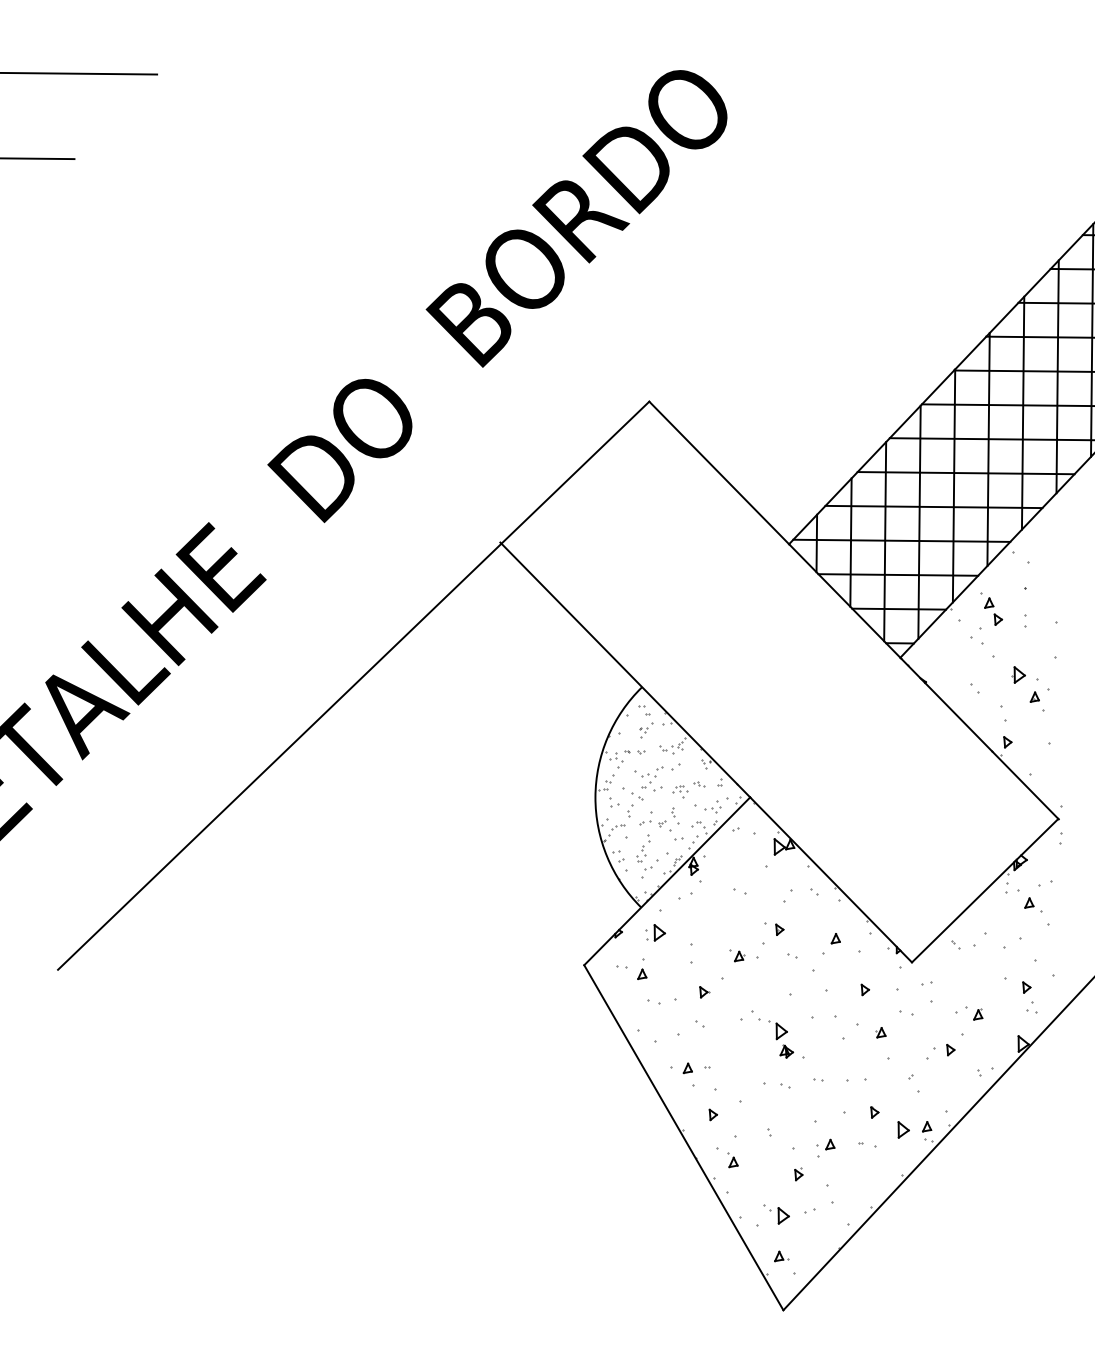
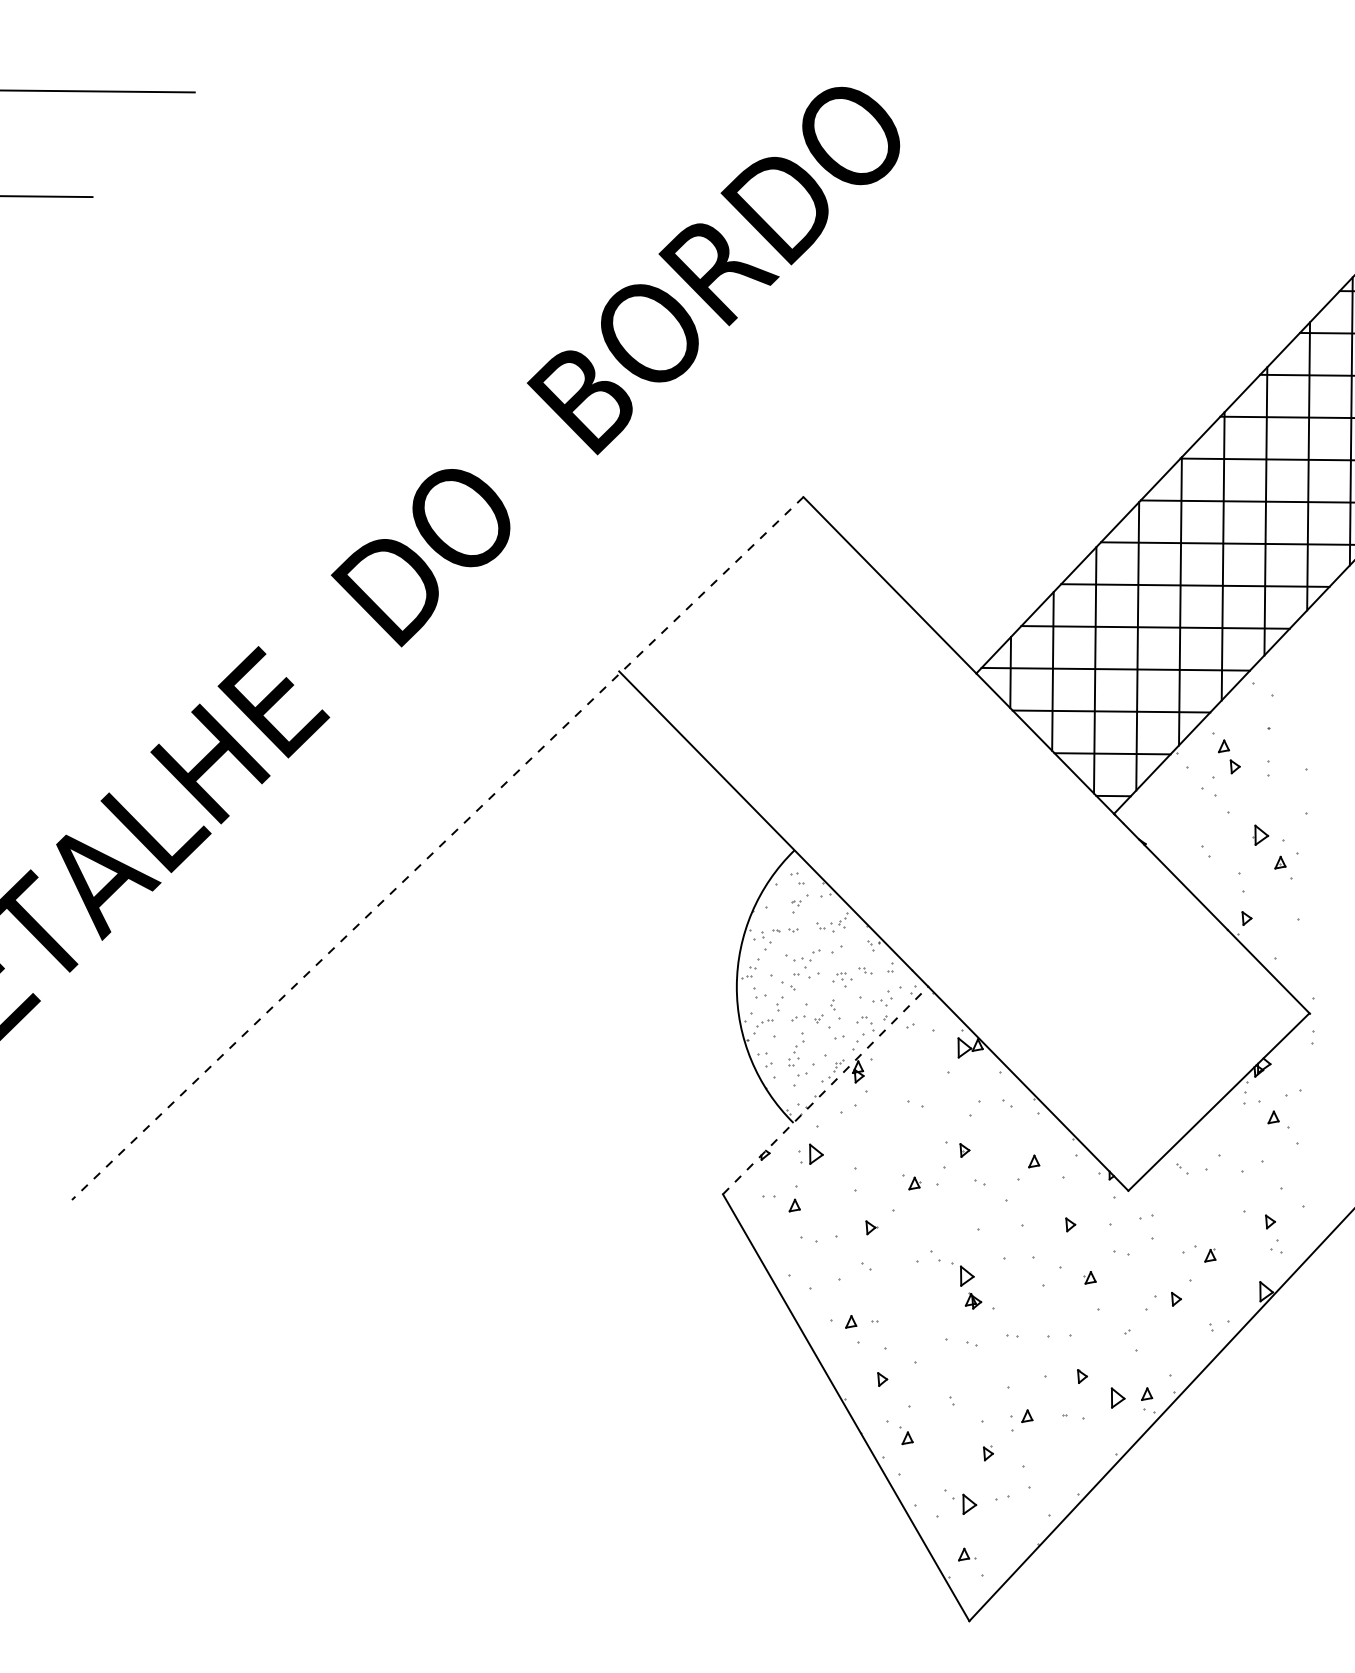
line: (353, 686) -> (437, 849), solid -> dashed
line: (667, 880) -> (825, 1089), solid -> dashed

